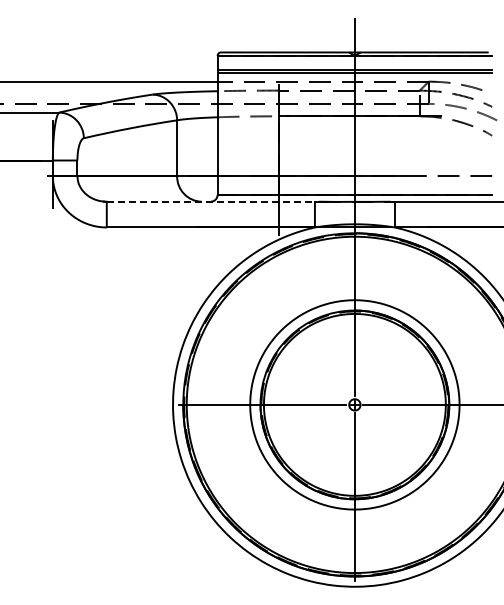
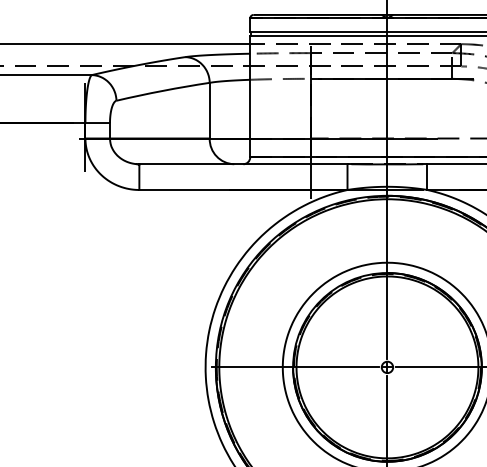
line: (211, 201) -> (244, 164), dashed -> solid

